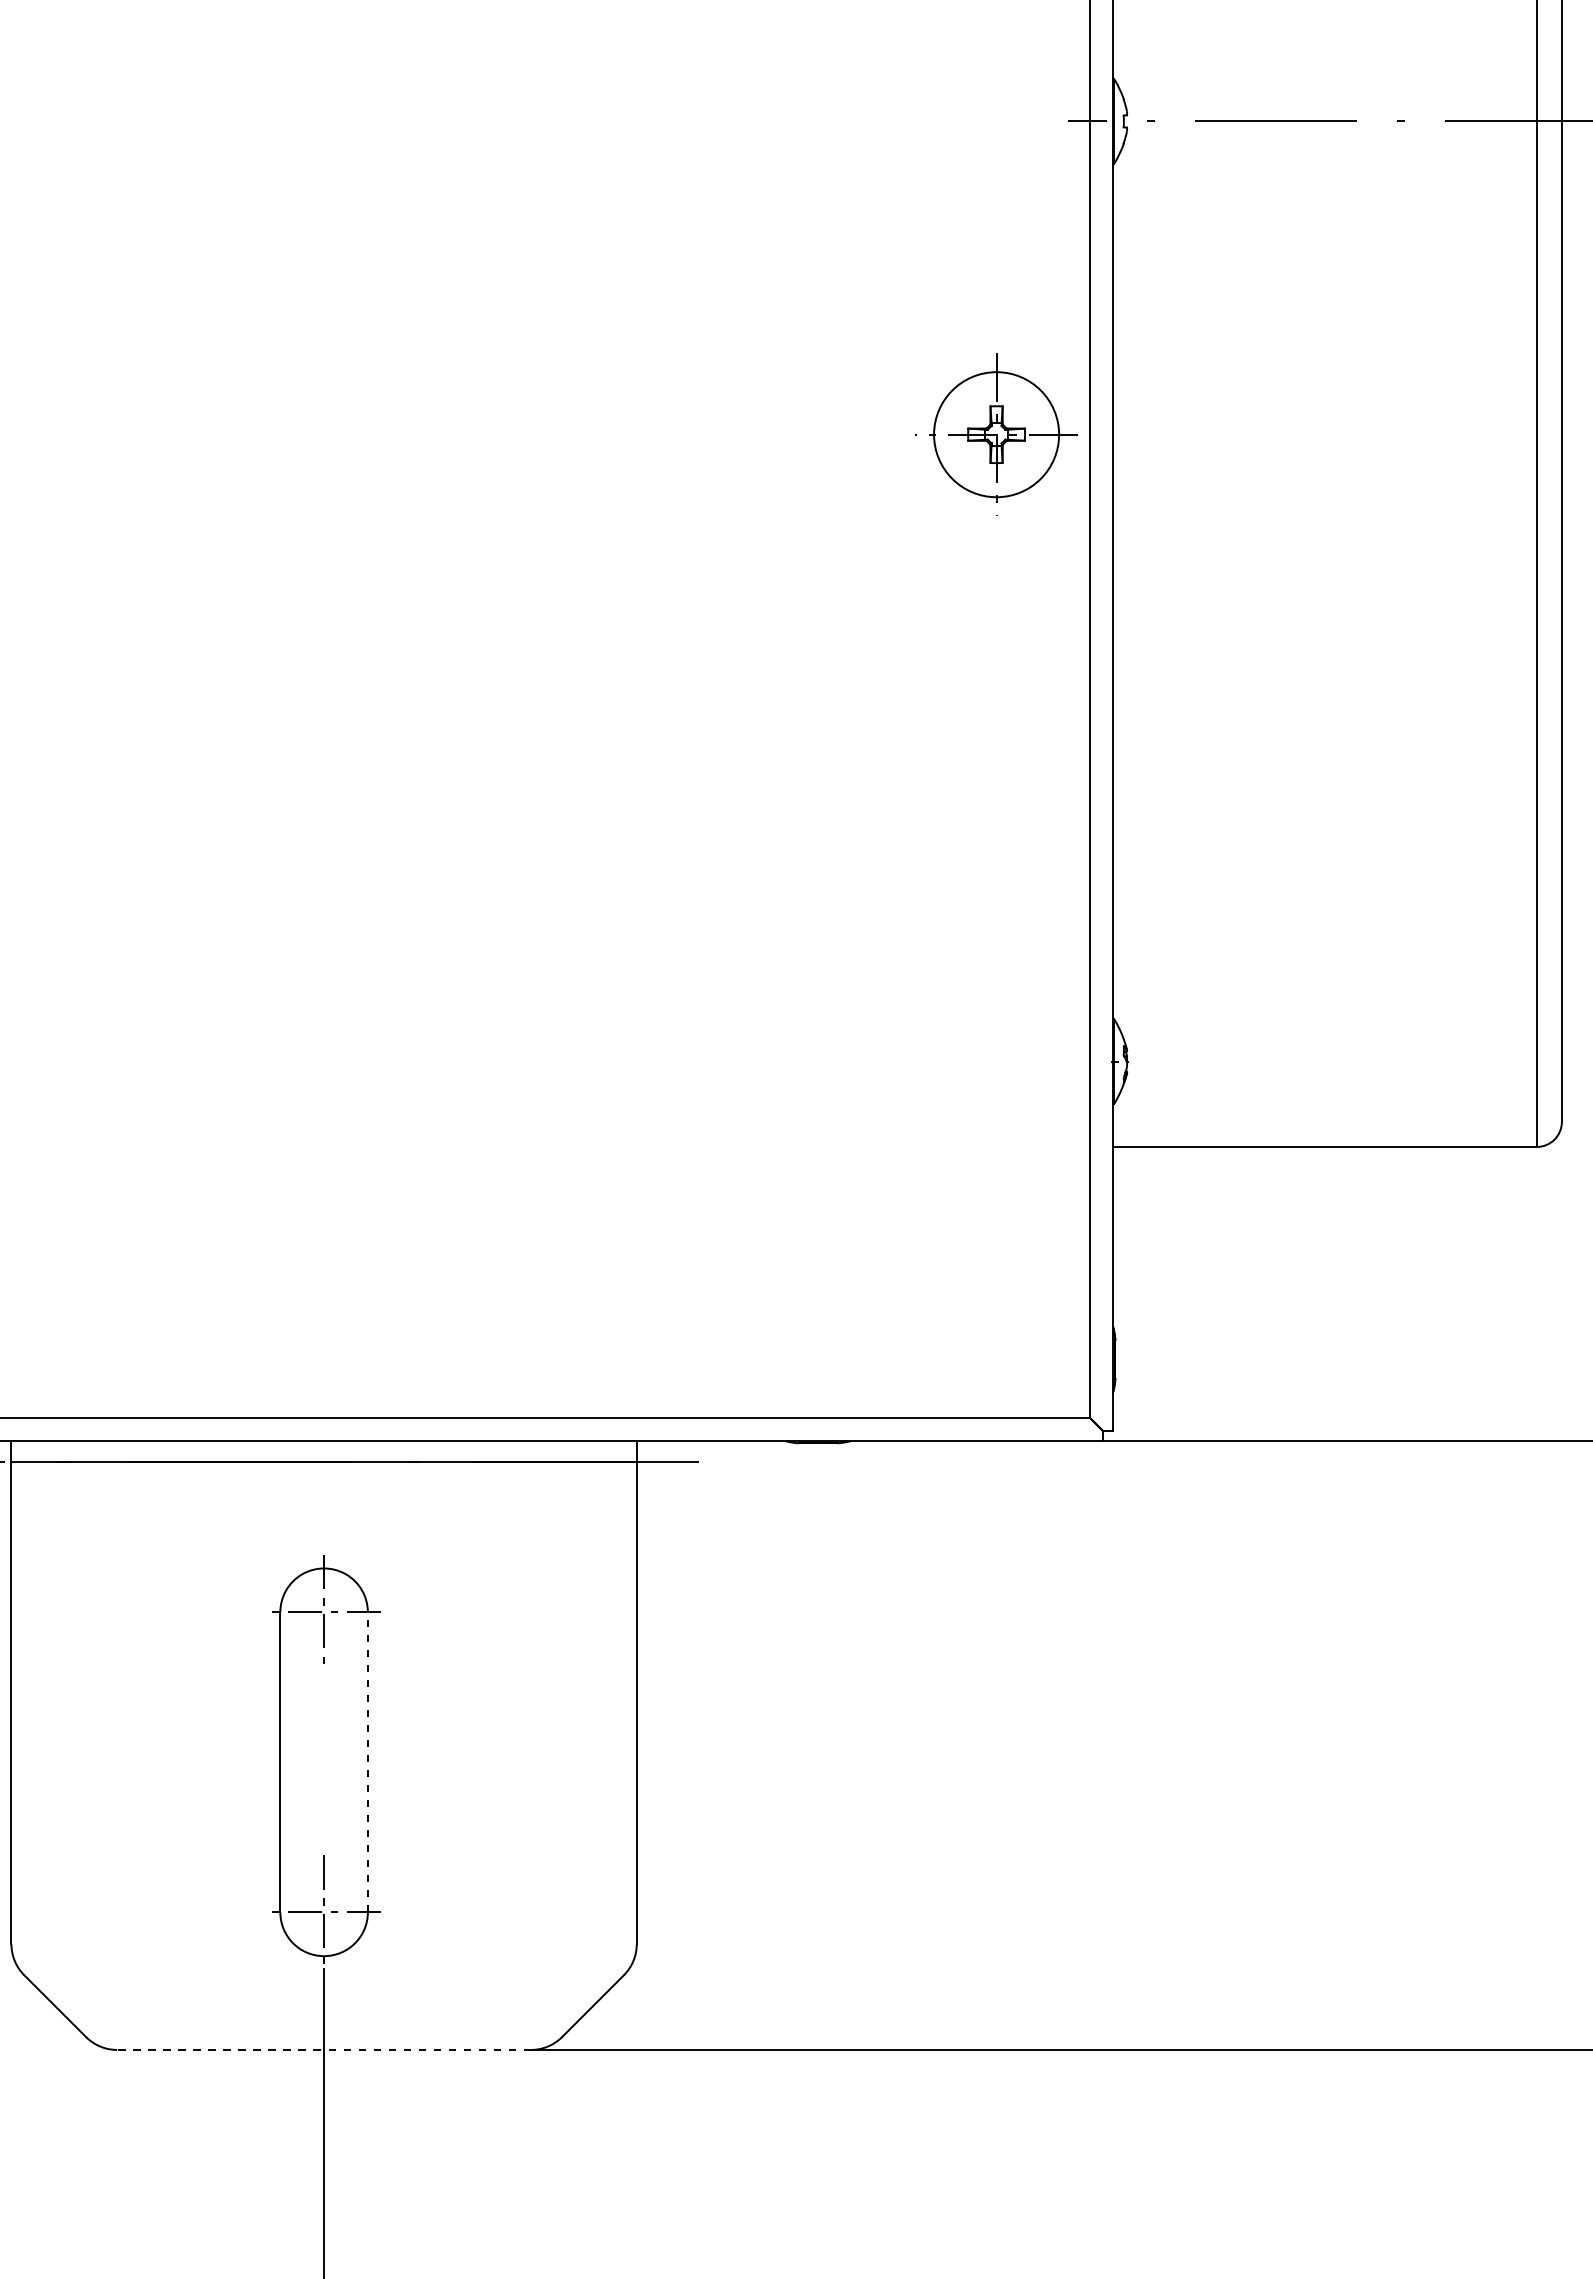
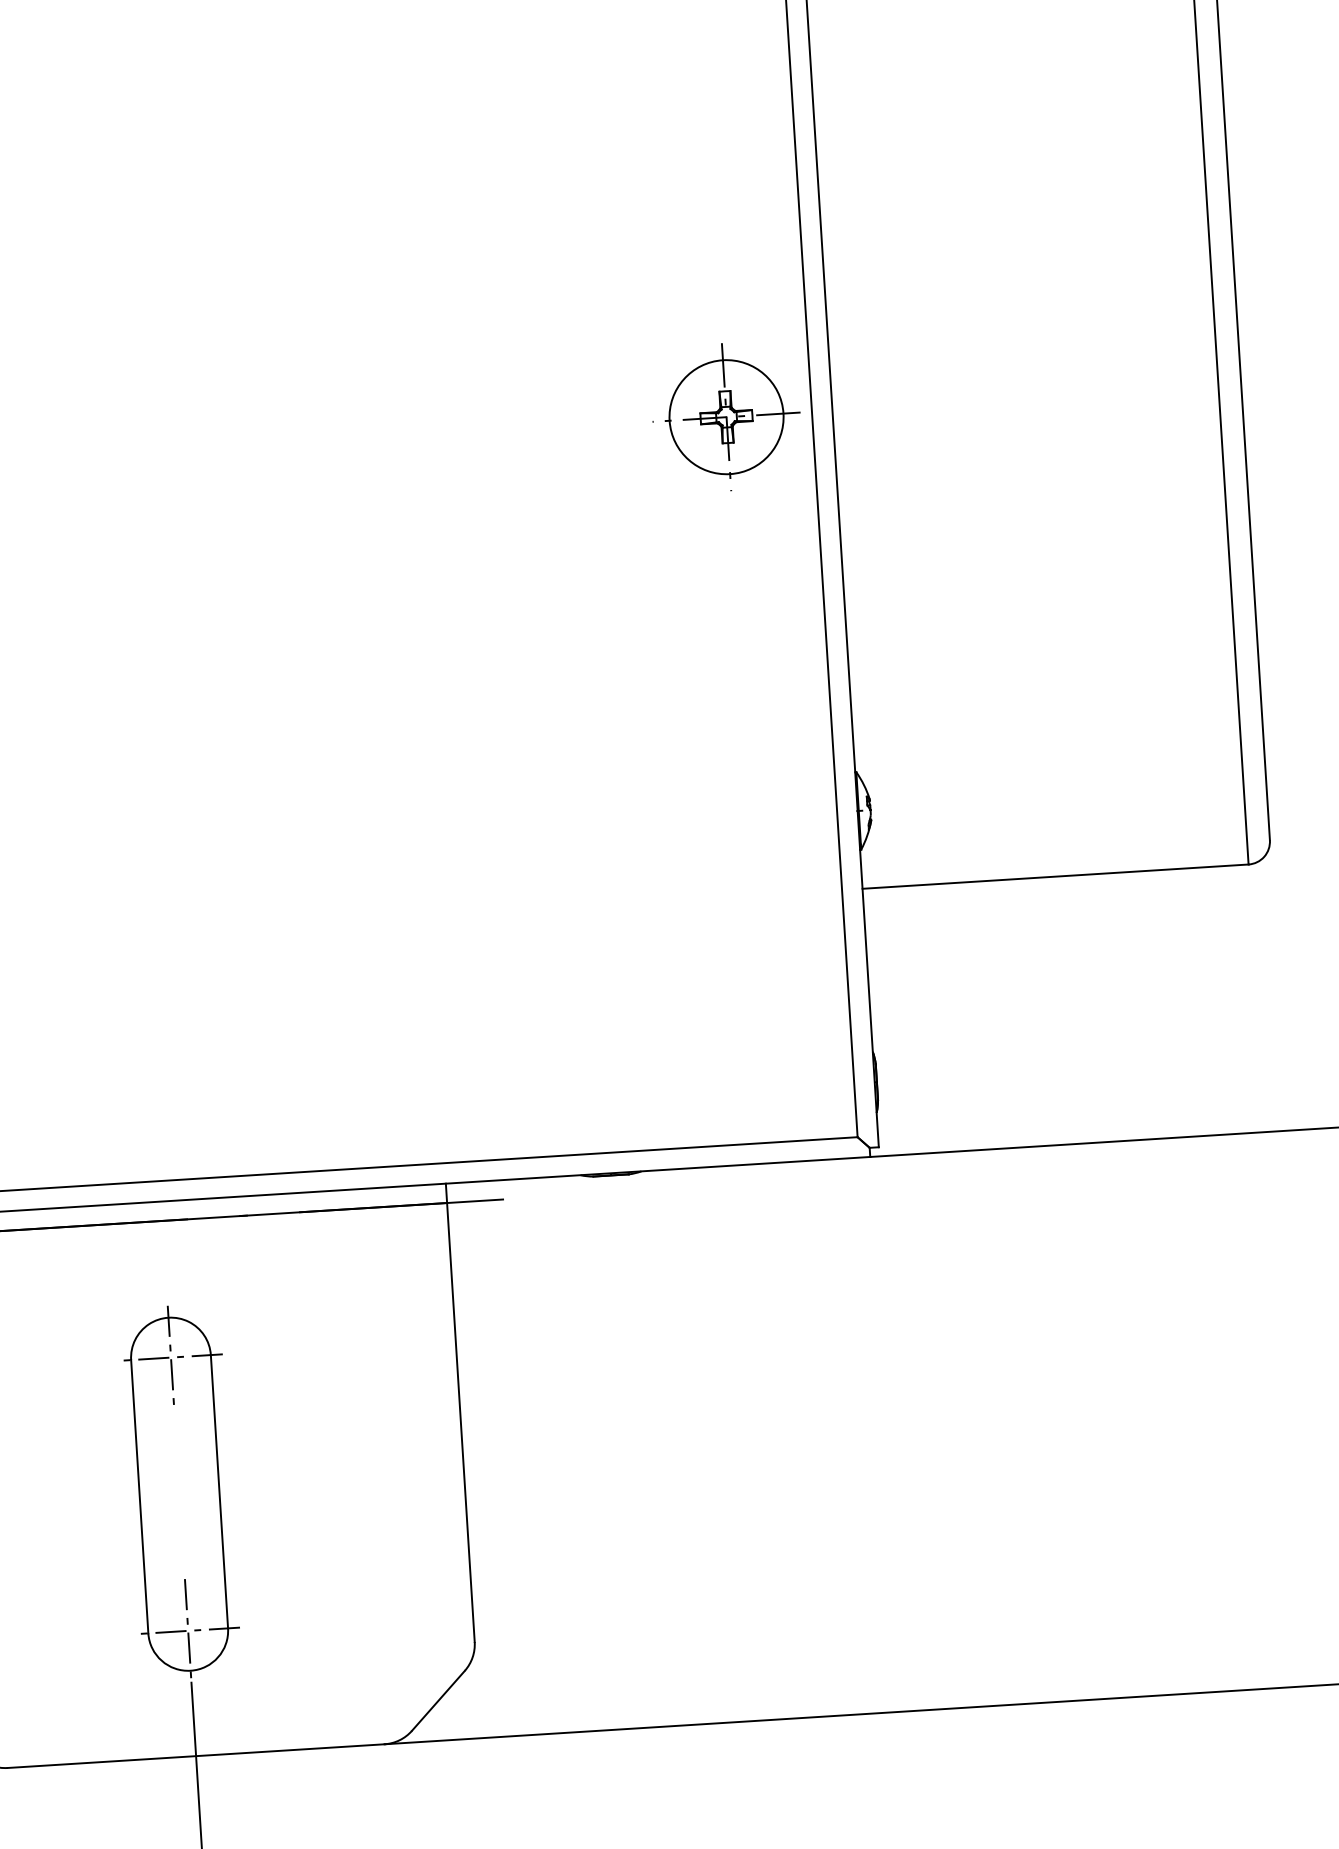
part: (996, 434) -> (726, 417), moved
line: (367, 1761) -> (219, 1491), dashed -> solid
line: (324, 2049) -> (196, 1755), dashed -> solid

